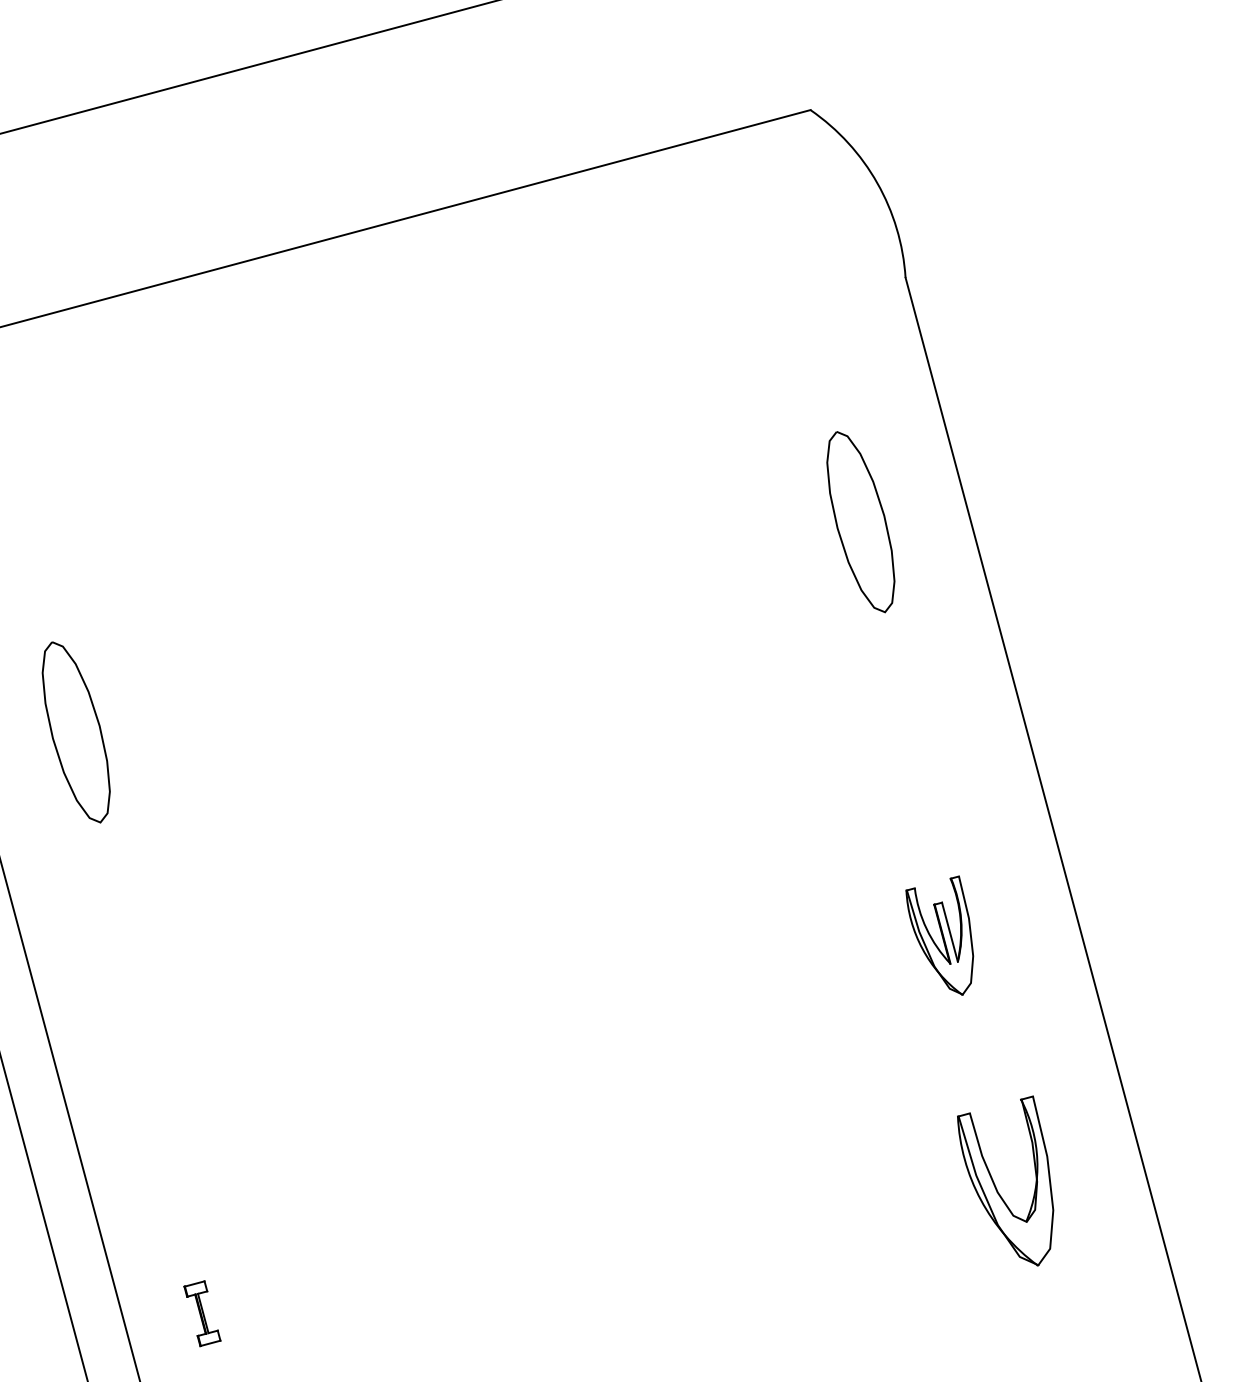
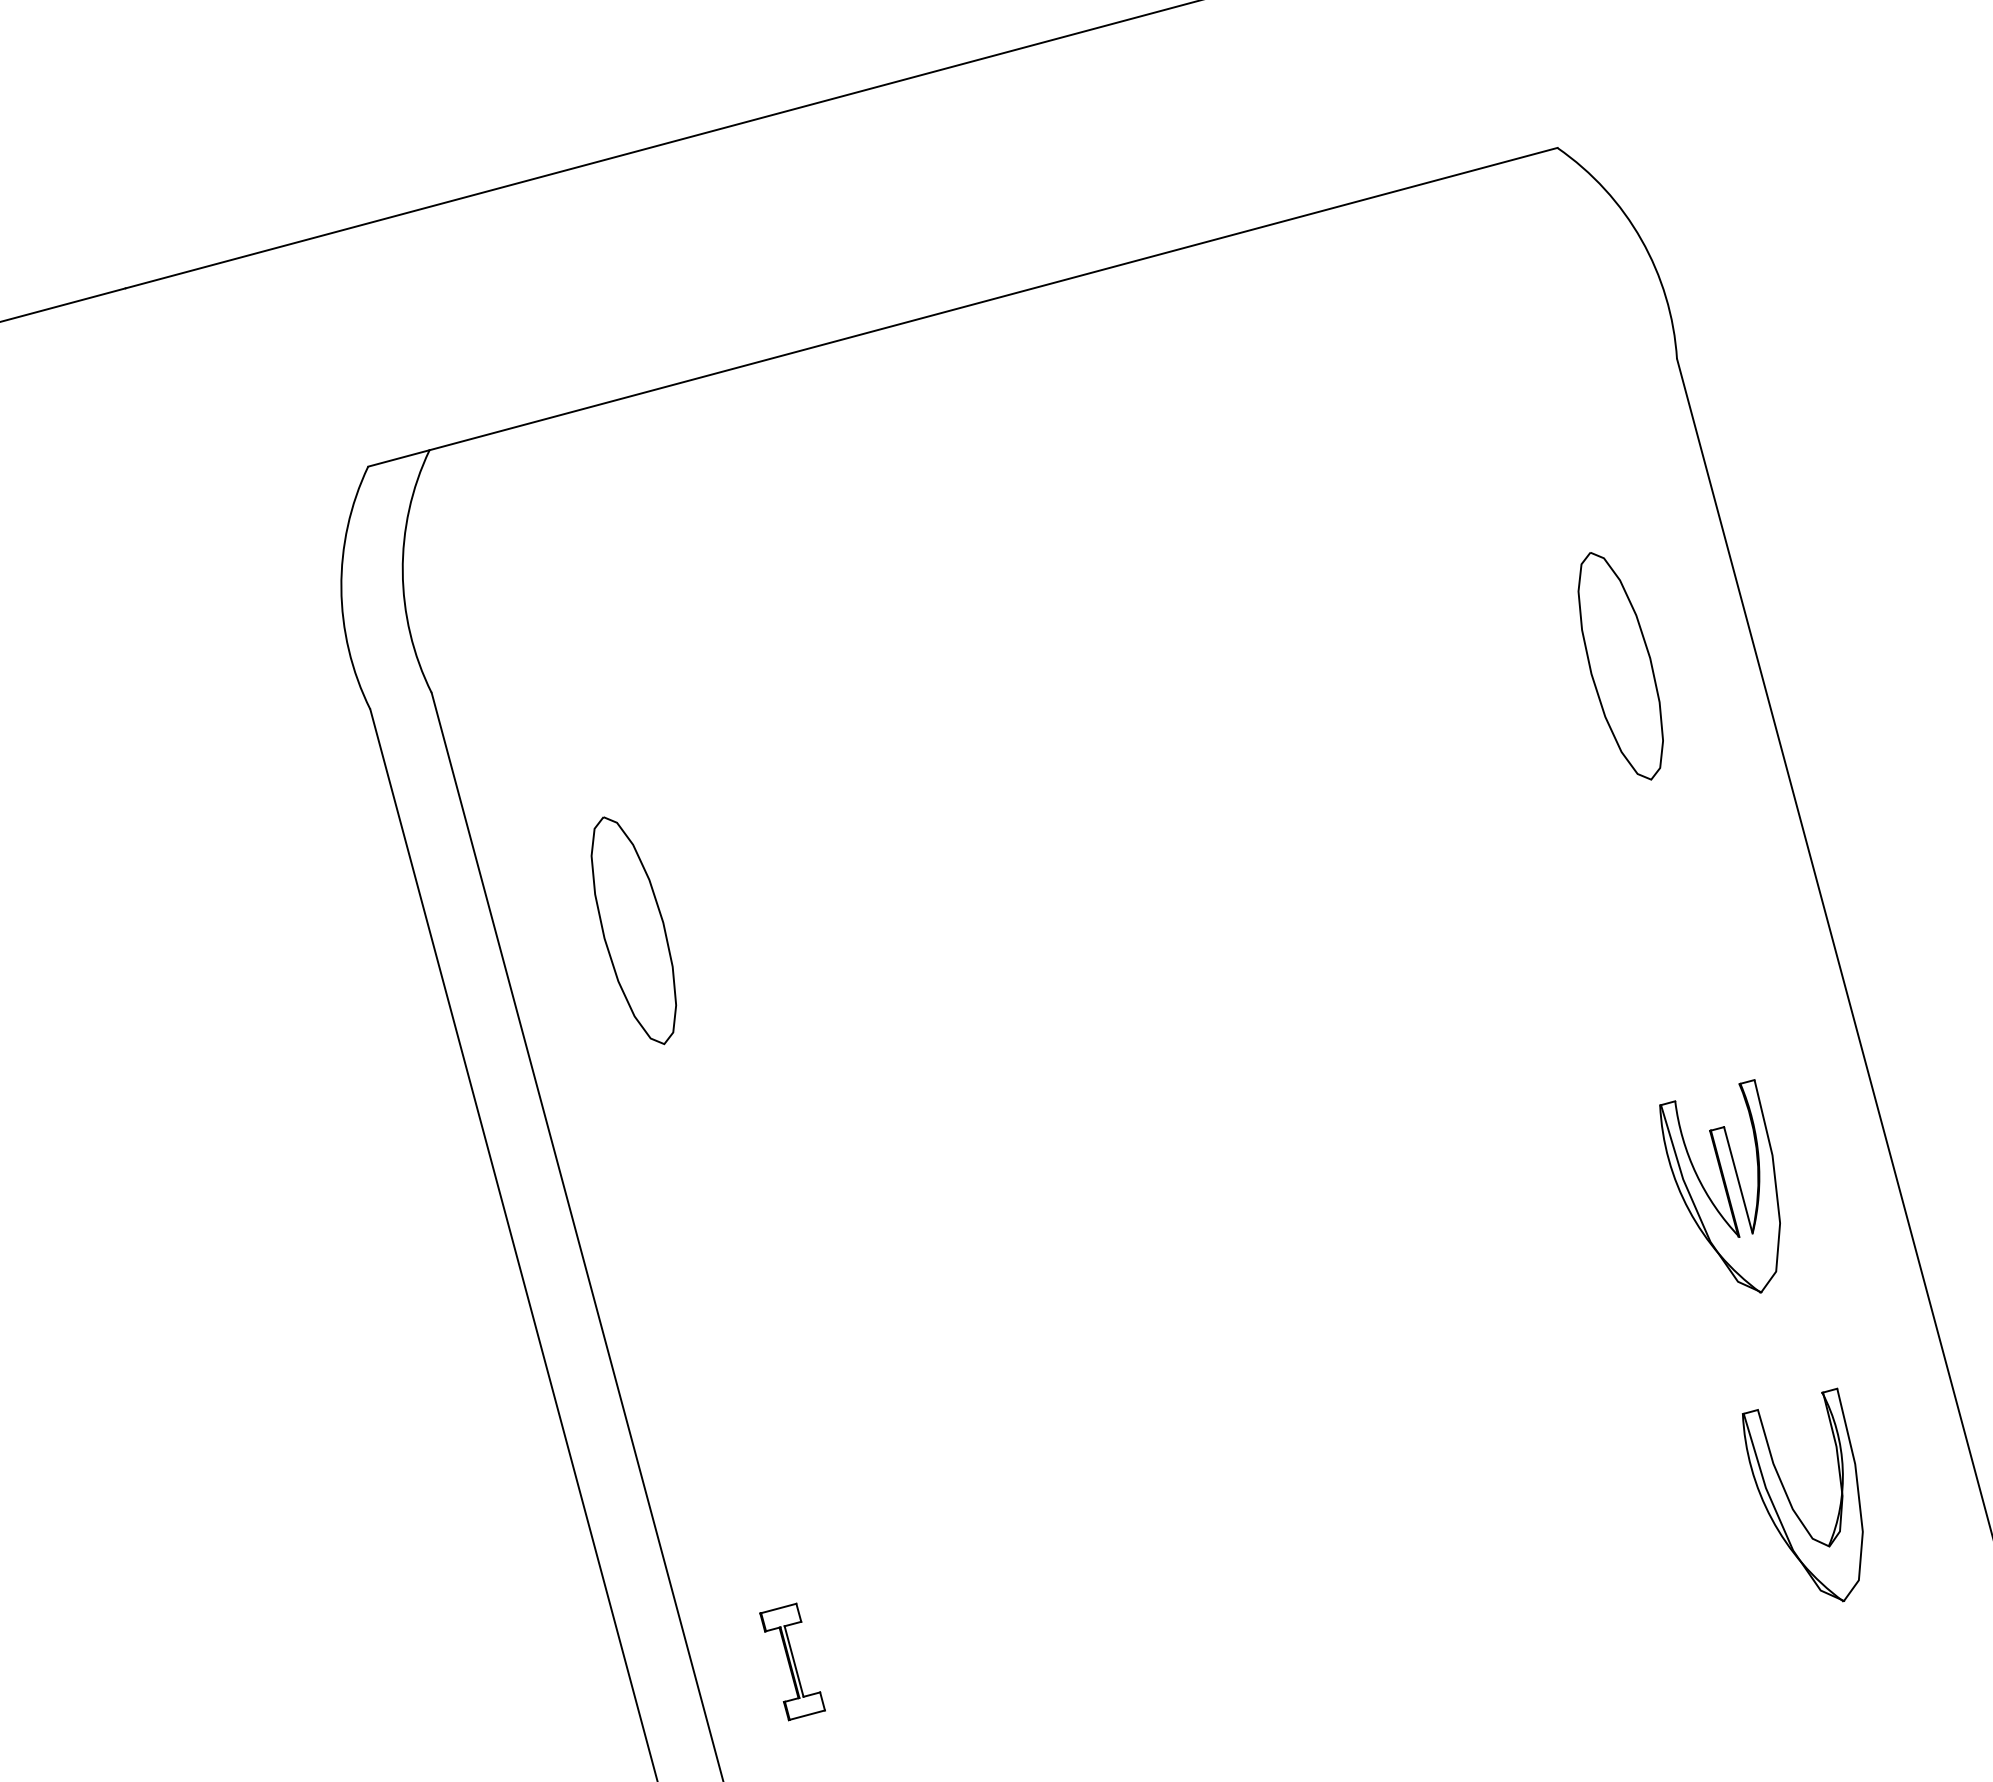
part: (939, 935) -> (1719, 1186), size x1.43
part: (202, 1313) -> (792, 1661), size x1.43

